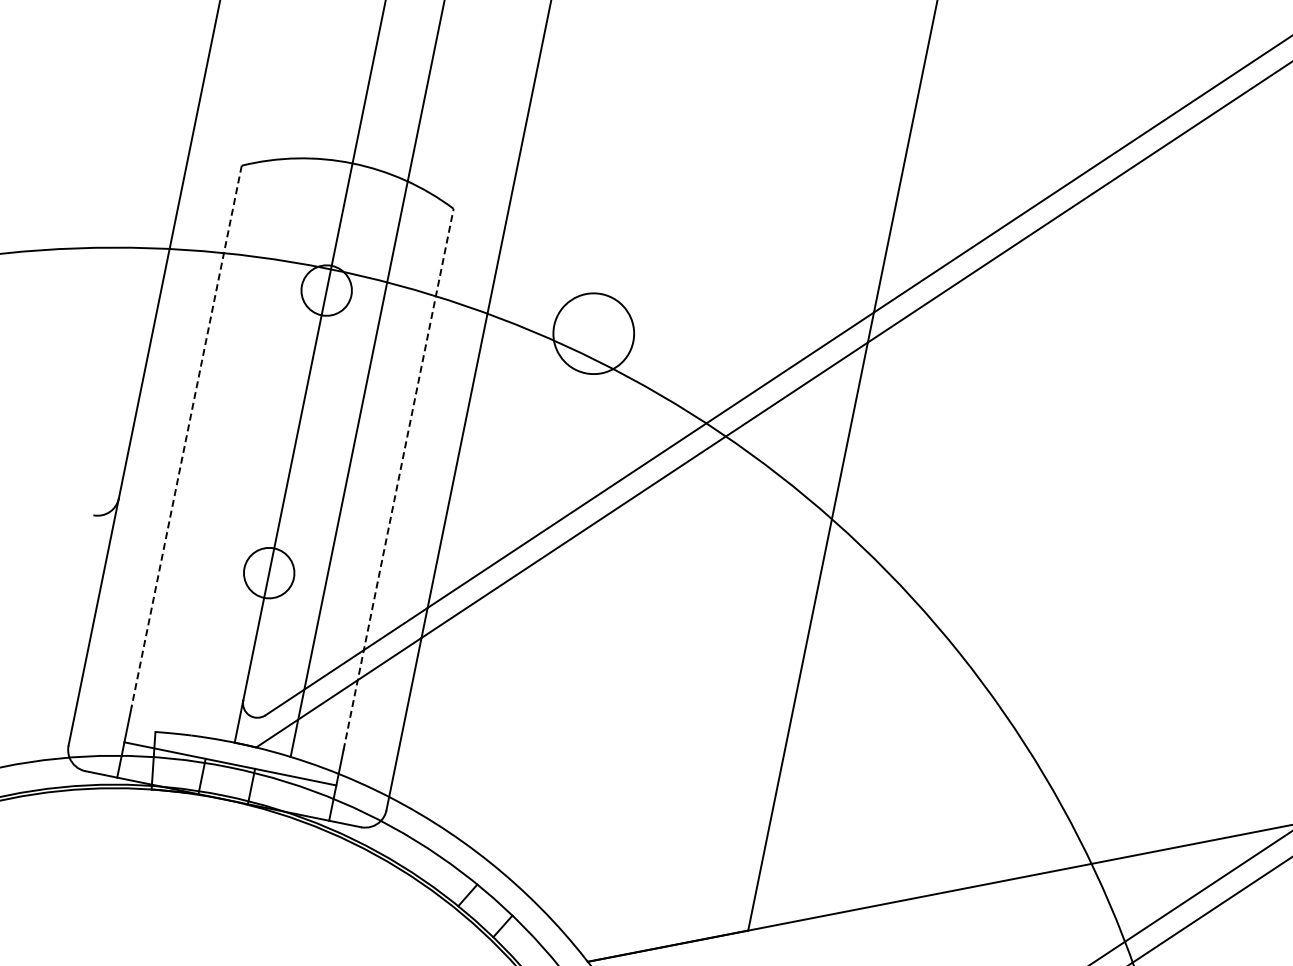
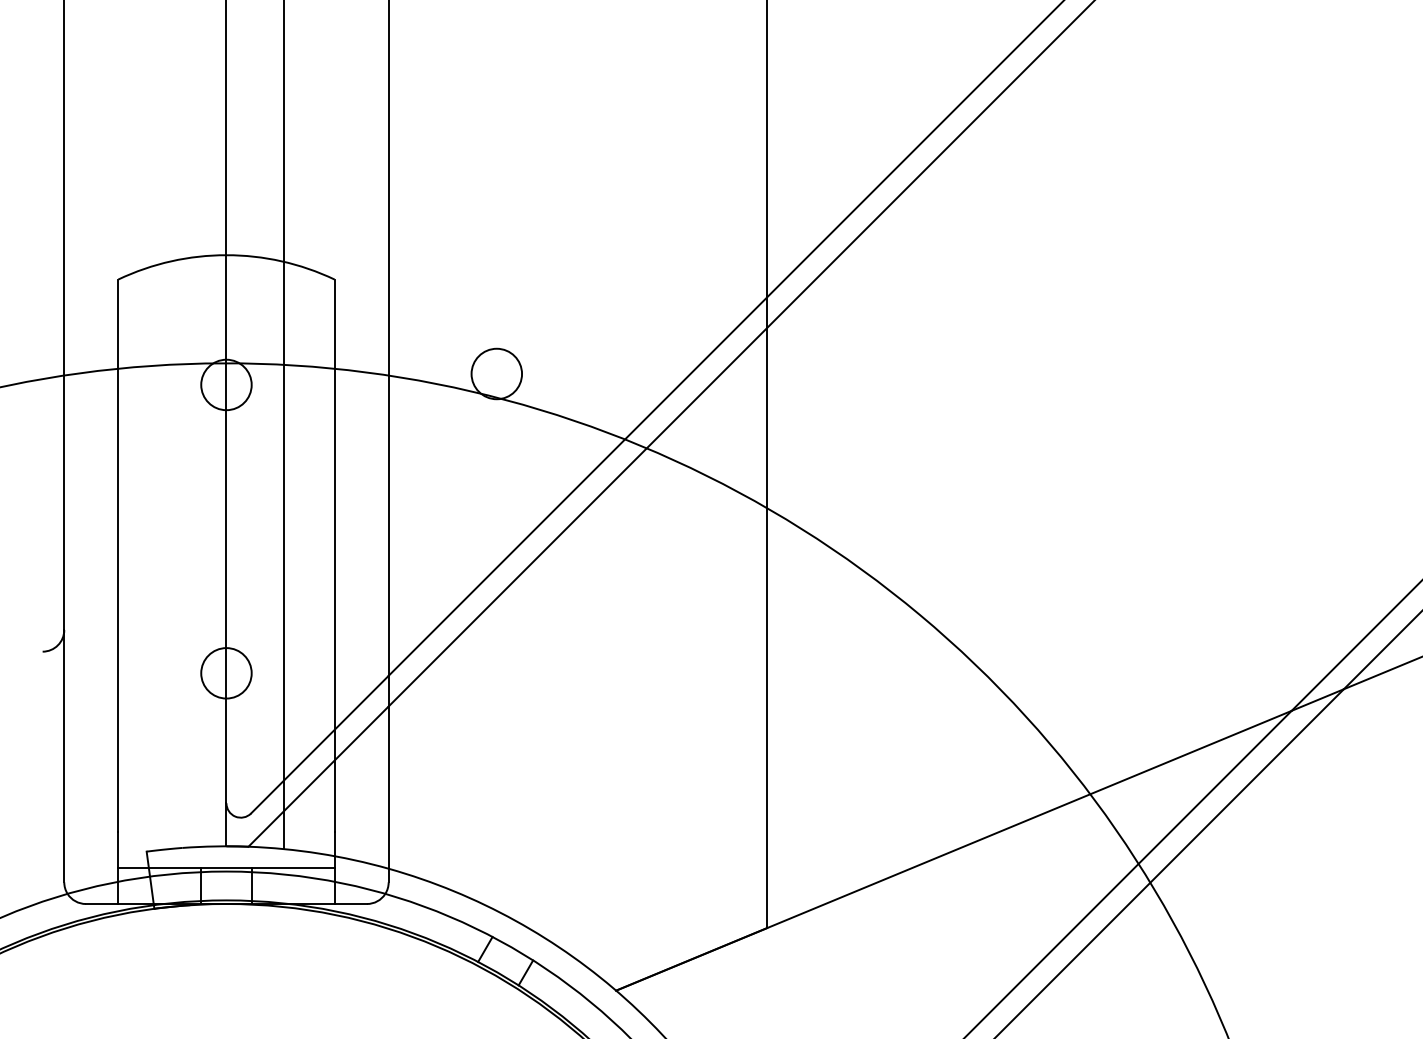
circle: (593, 333) -> (496, 373), size x0.62
line: (186, 437) -> (118, 556), dashed -> solid
line: (398, 479) -> (334, 555), dashed -> solid

